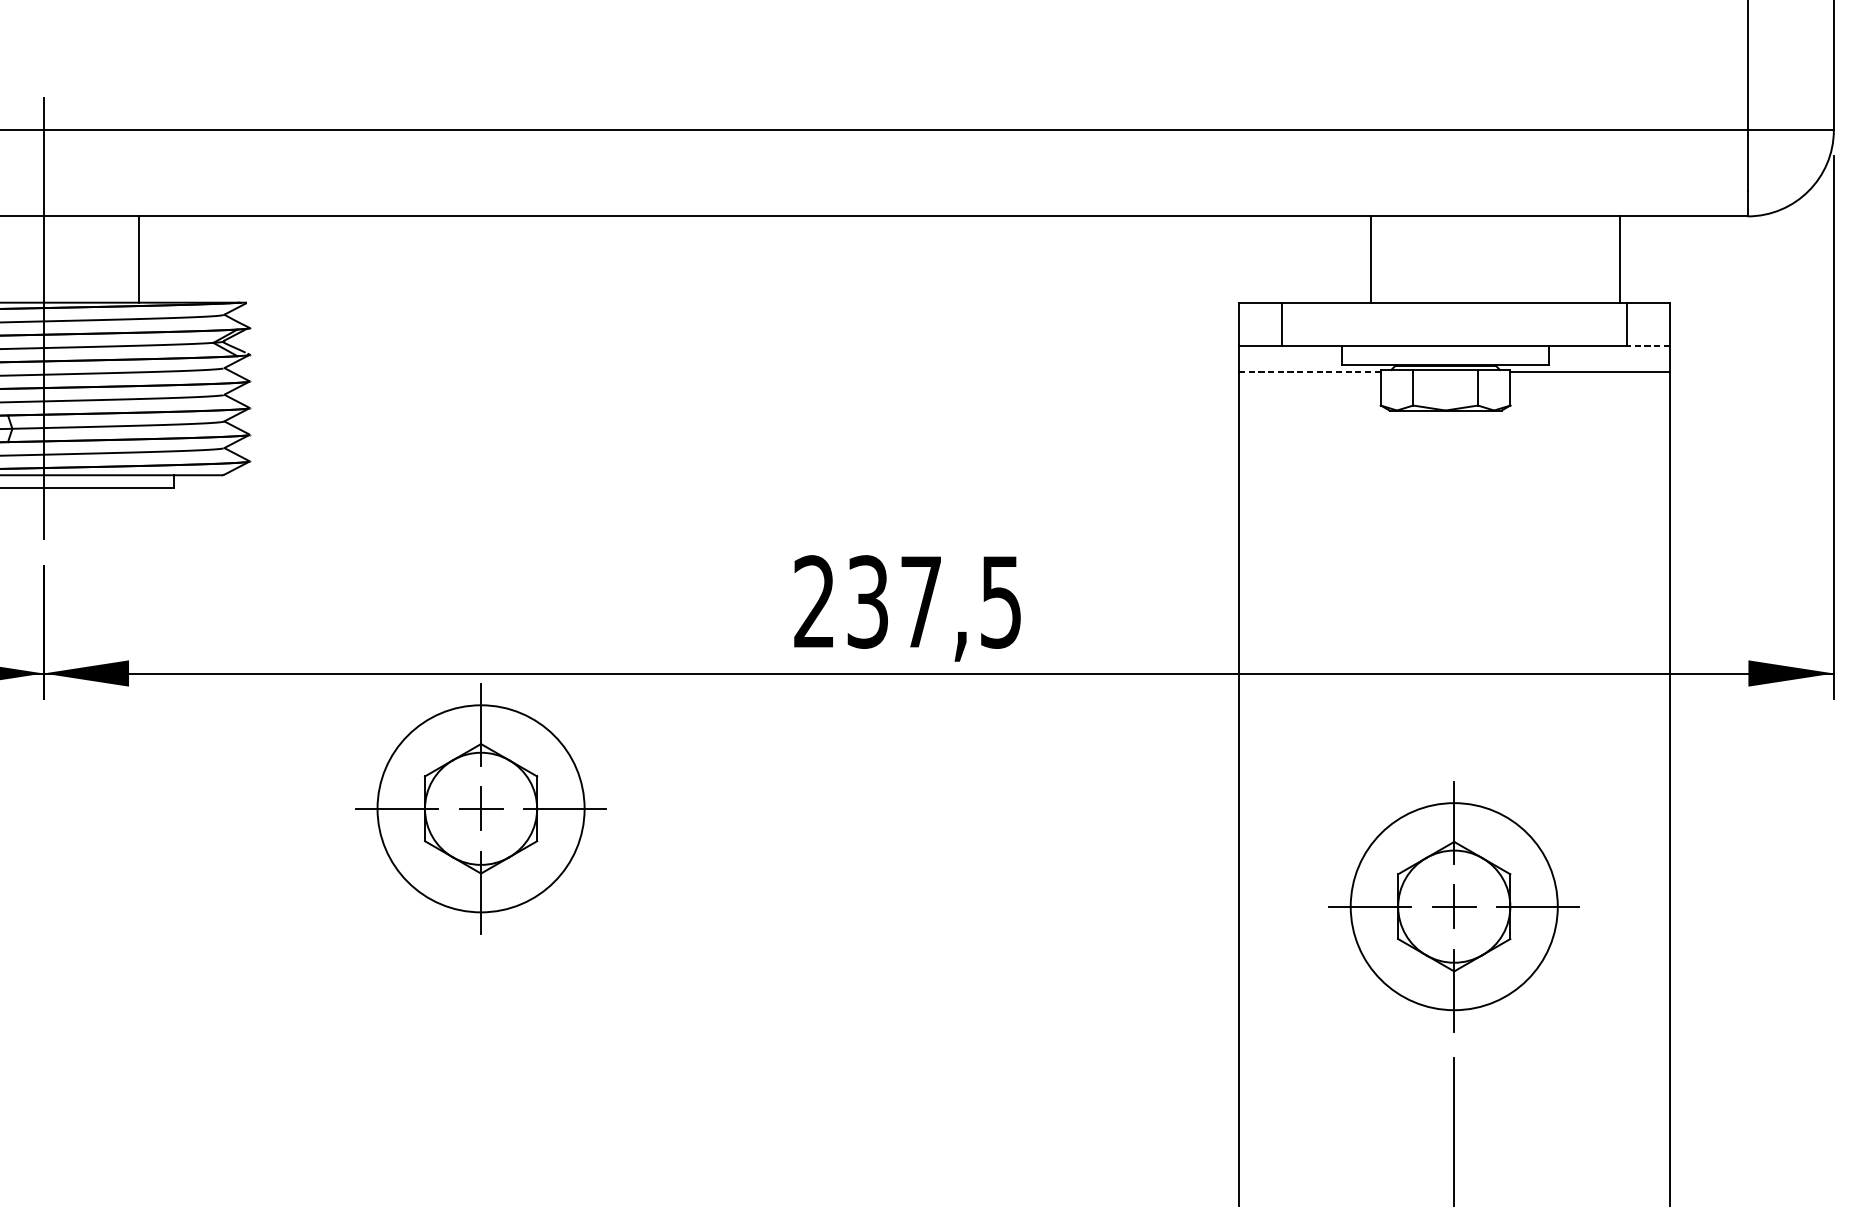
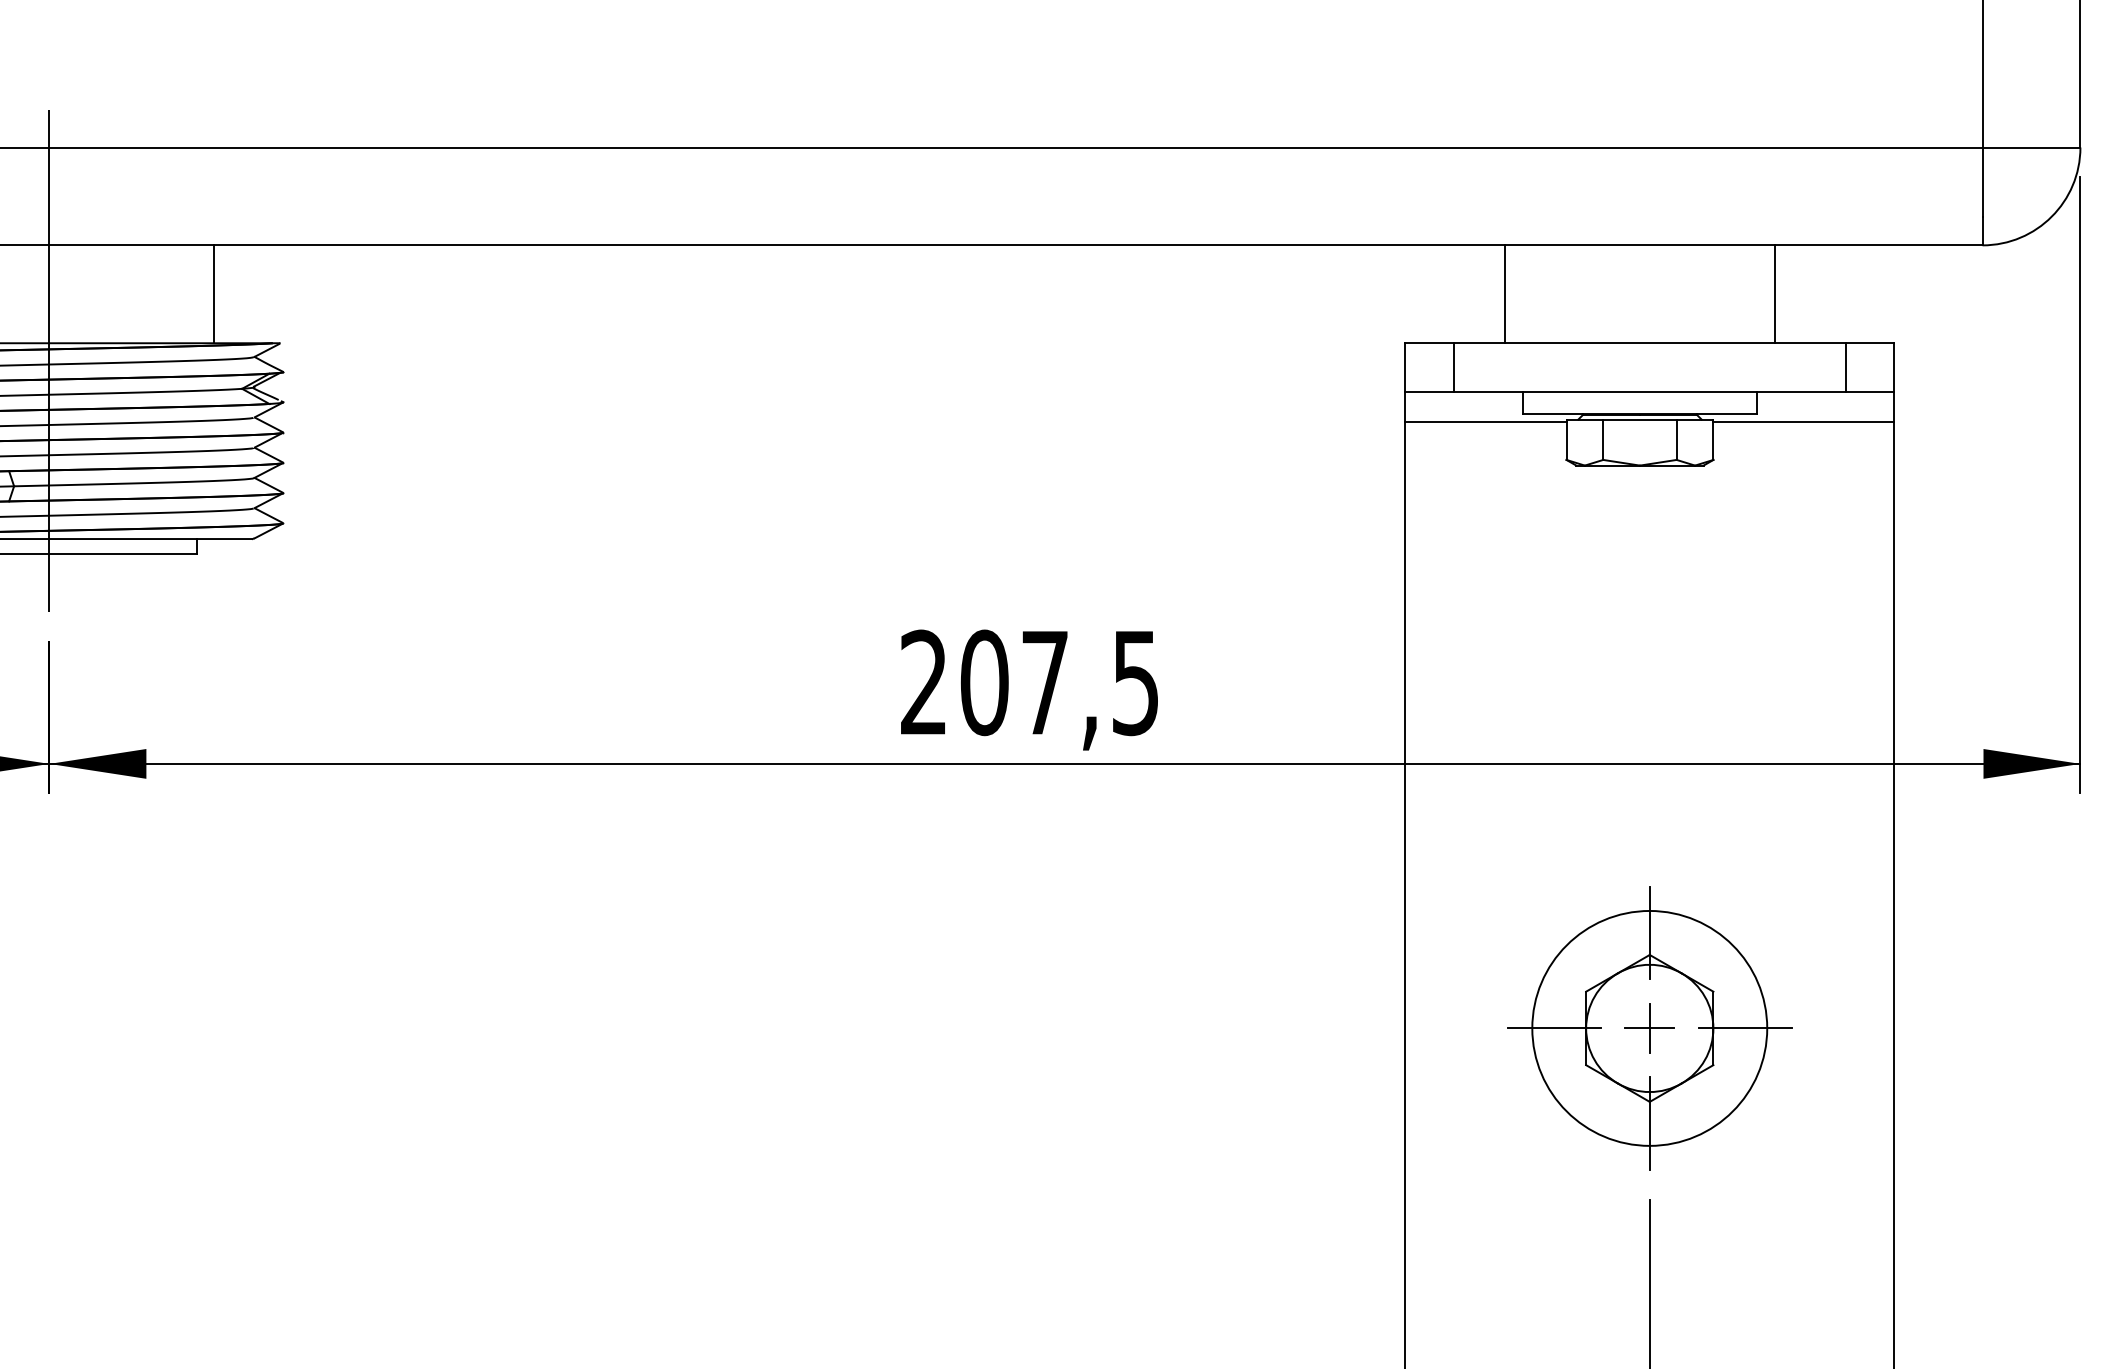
line: (138, 259) -> (214, 294), moved
line: (1371, 259) -> (1505, 294), moved
line: (1619, 259) -> (1774, 294), moved
line: (1647, 346) -> (1869, 392), dashed -> solid
line: (1309, 371) -> (1485, 421), dashed -> solid
text: (867, 601) -> (984, 682), 237,5 -> 207,5
part: (480, 808) -> (545, 917), removed

